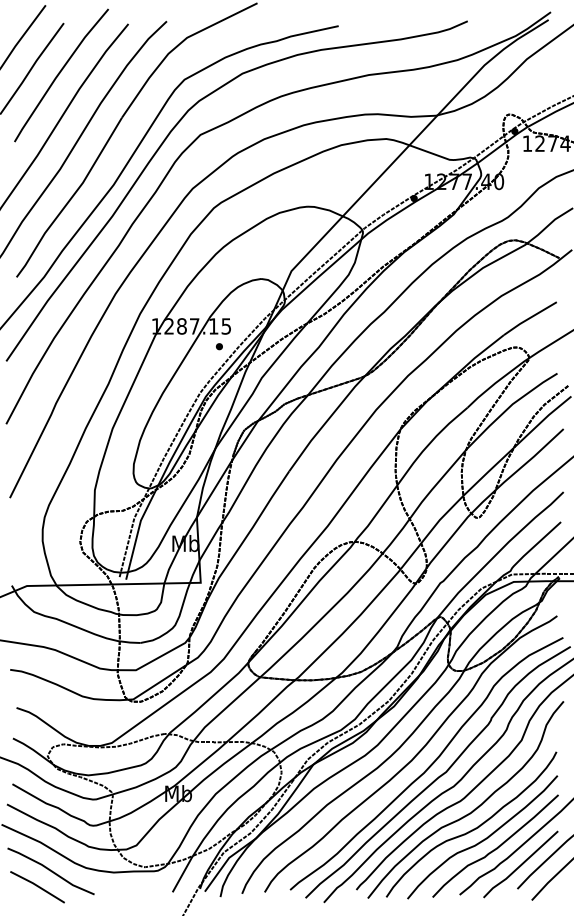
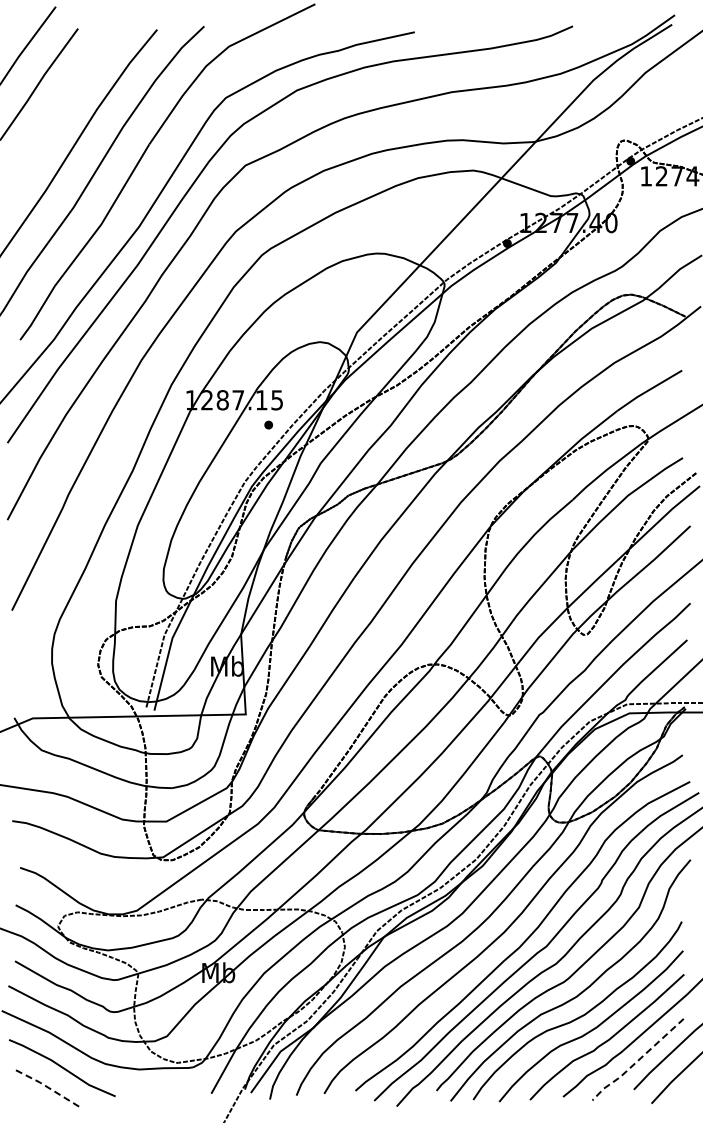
line: (60, 73) -> (73, 90), removed
line: (520, 866) -> (637, 1061), solid -> dashed
line: (37, 885) -> (45, 1085), solid -> dashed

